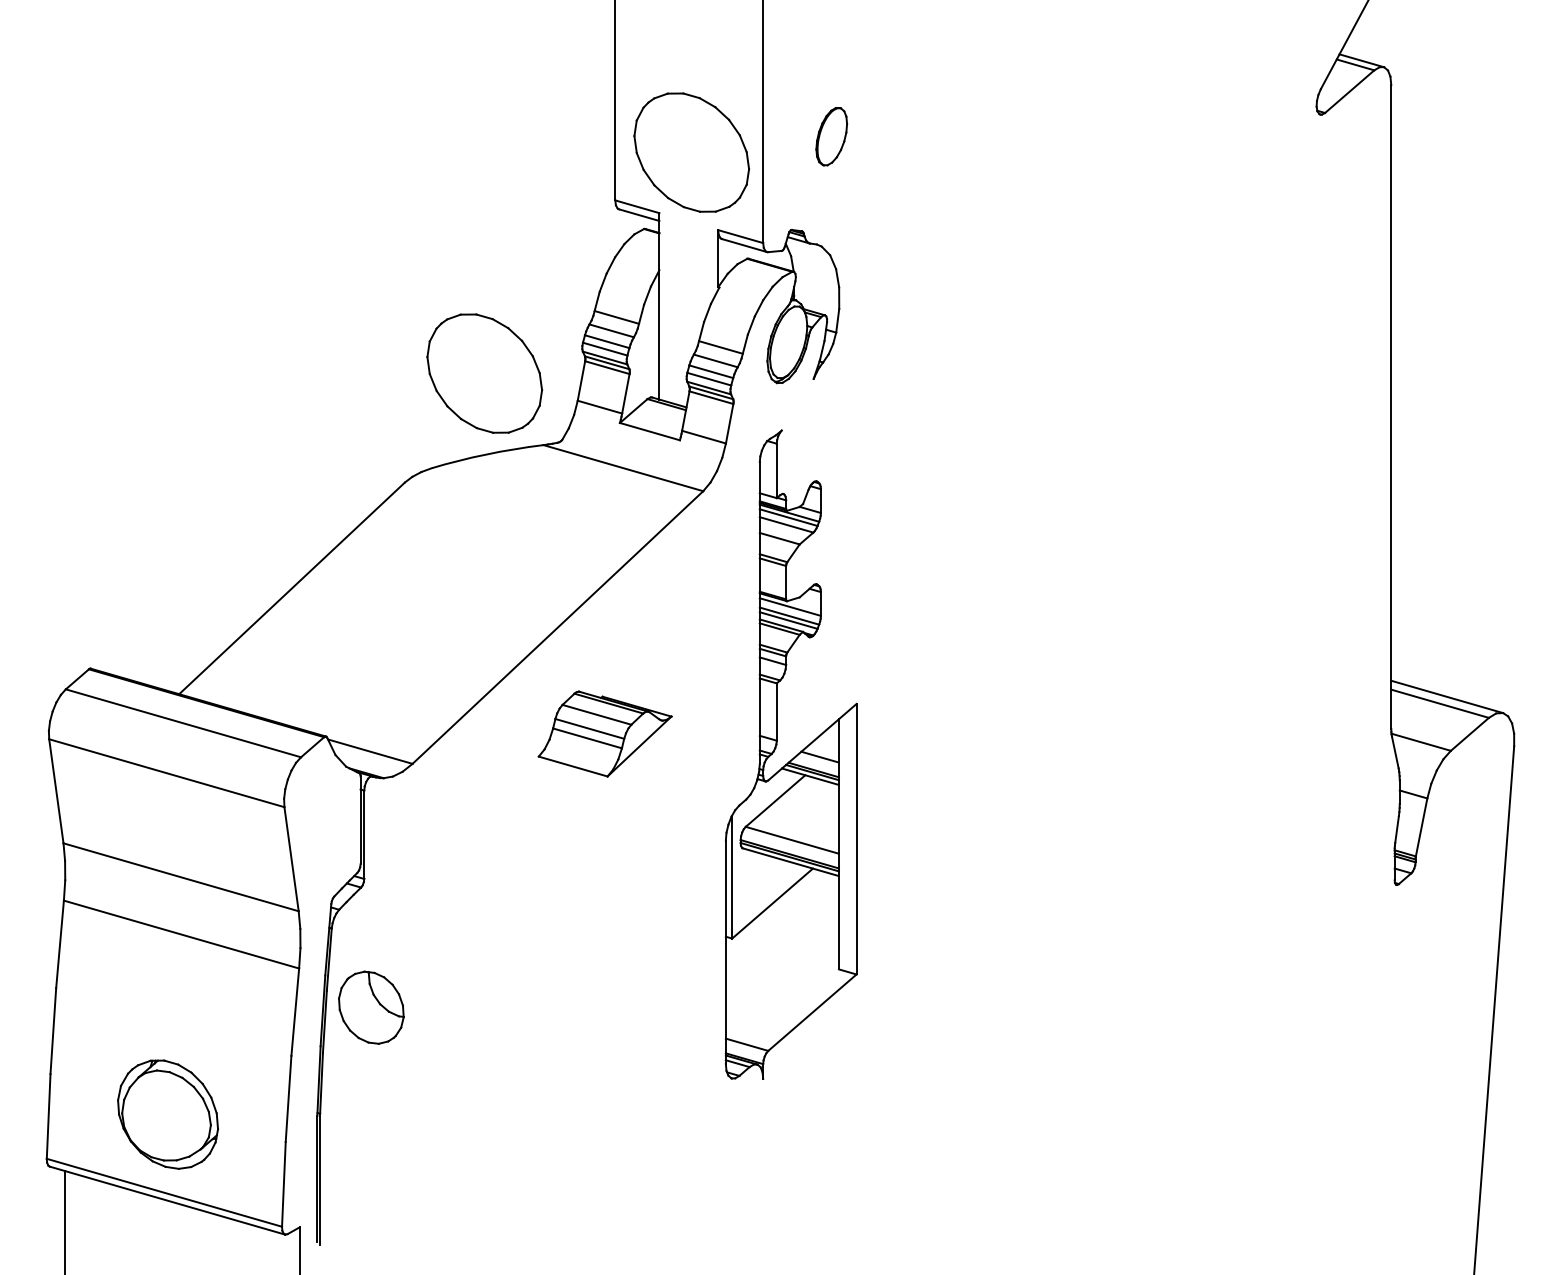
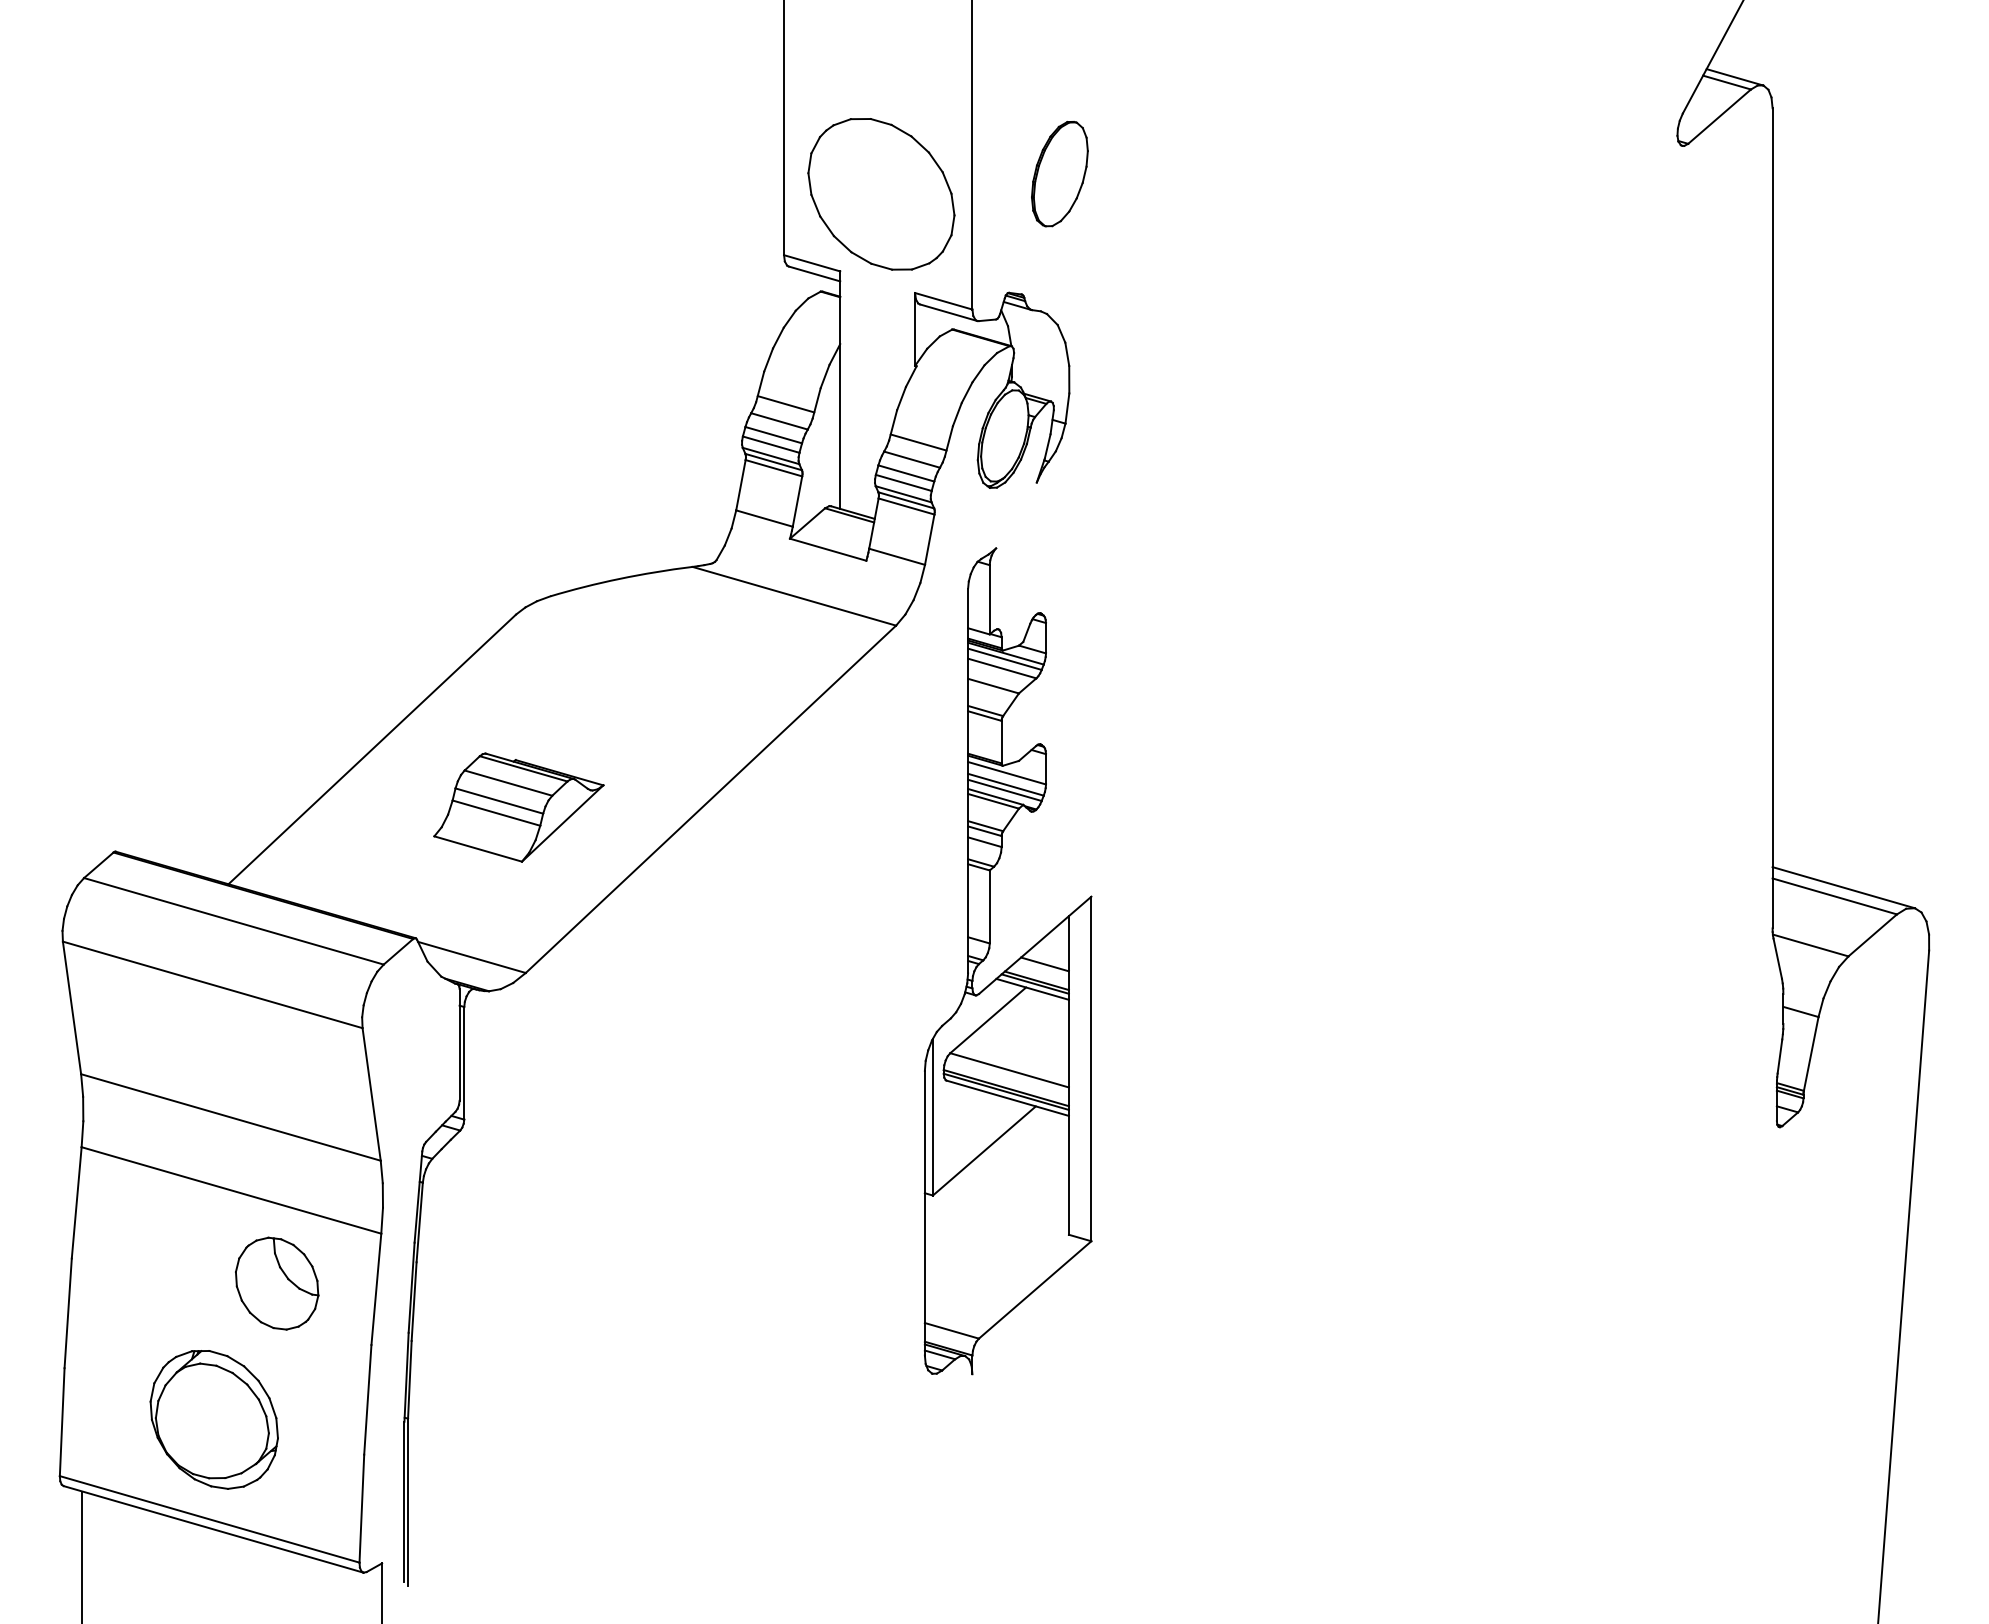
part: (831, 136) -> (1059, 173), size x1.43
part: (484, 373) -> (617, 475), removed
part: (604, 733) -> (518, 806), moved
part: (371, 1007) -> (277, 1283), moved

